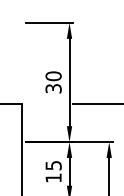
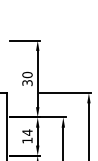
text: (53, 165) -> (27, 132), 15 -> 14

